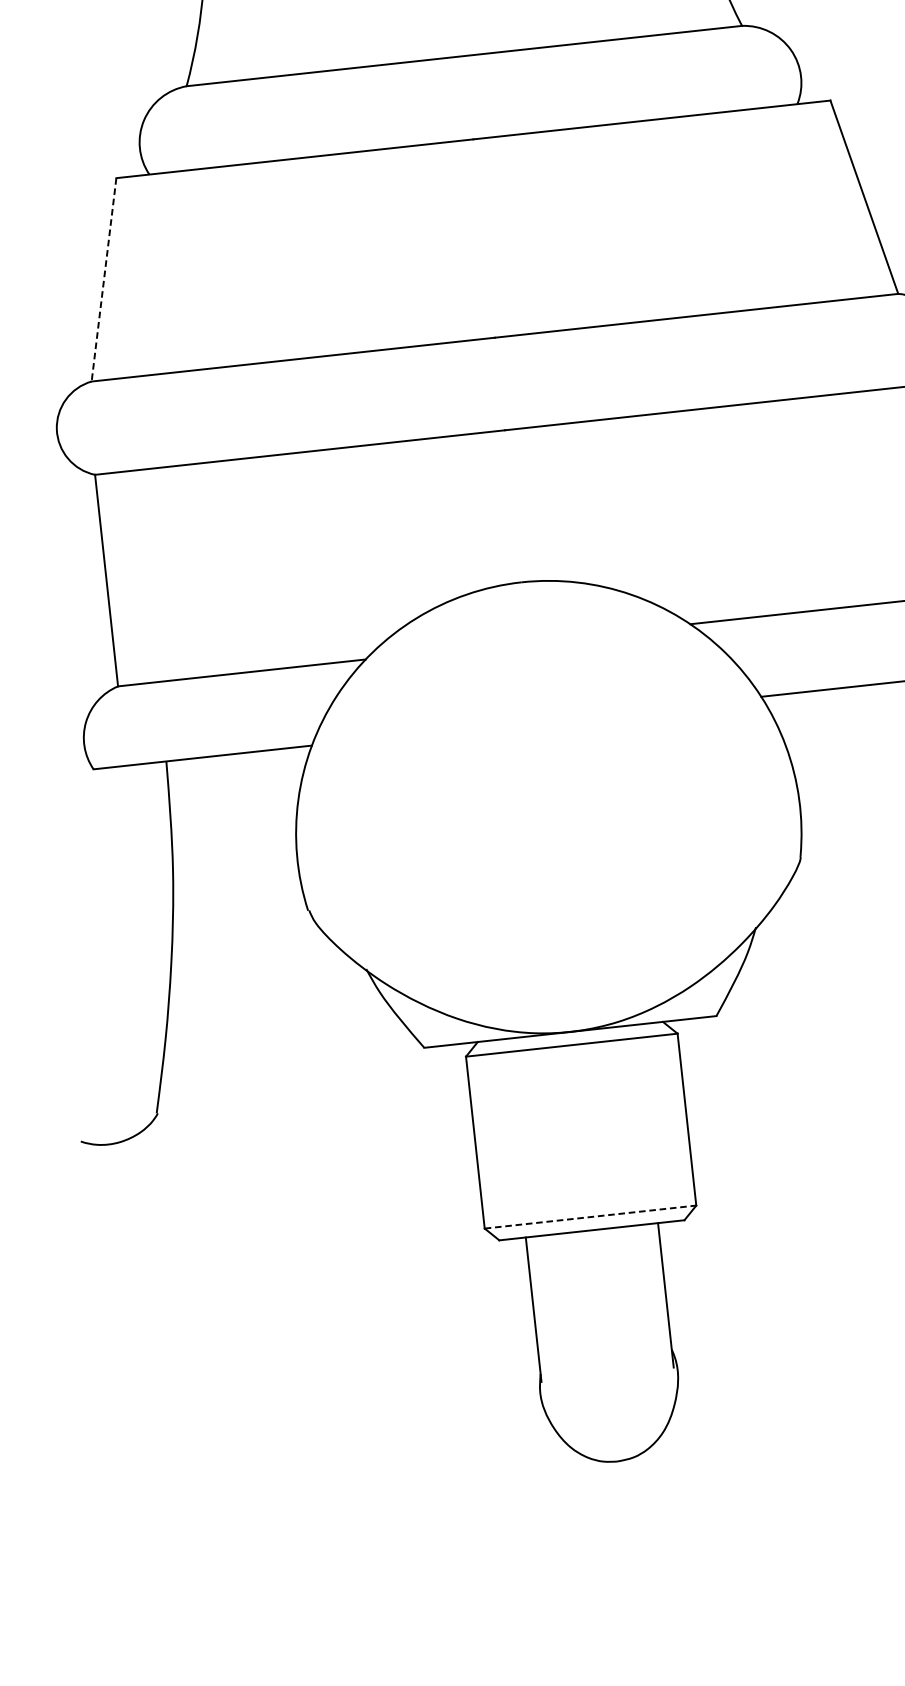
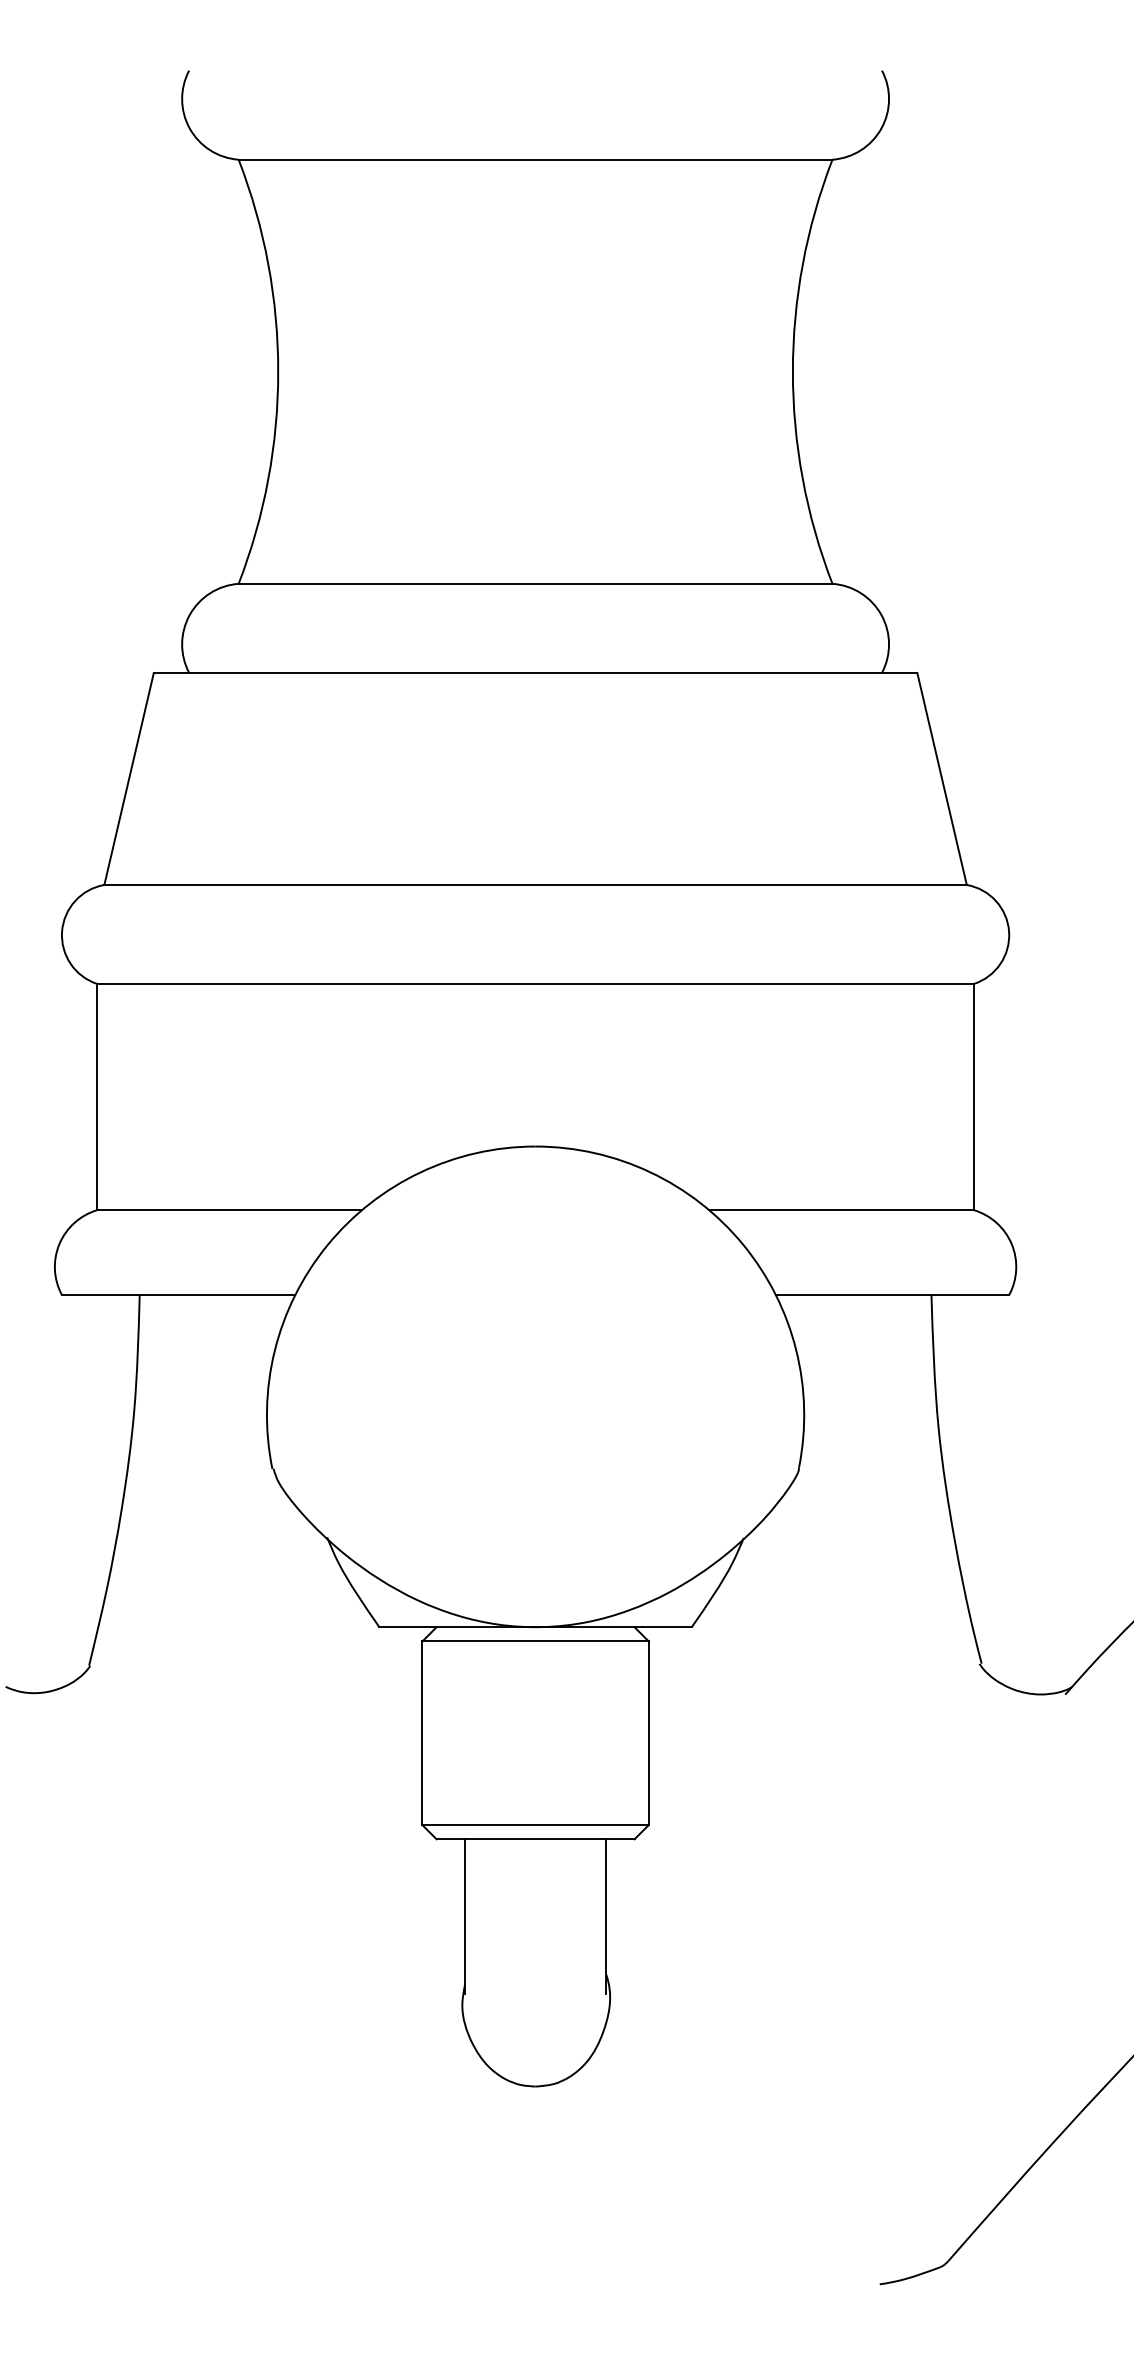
line: (104, 279) -> (129, 778), dashed -> solid
line: (591, 1217) -> (536, 1825), dashed -> solid

